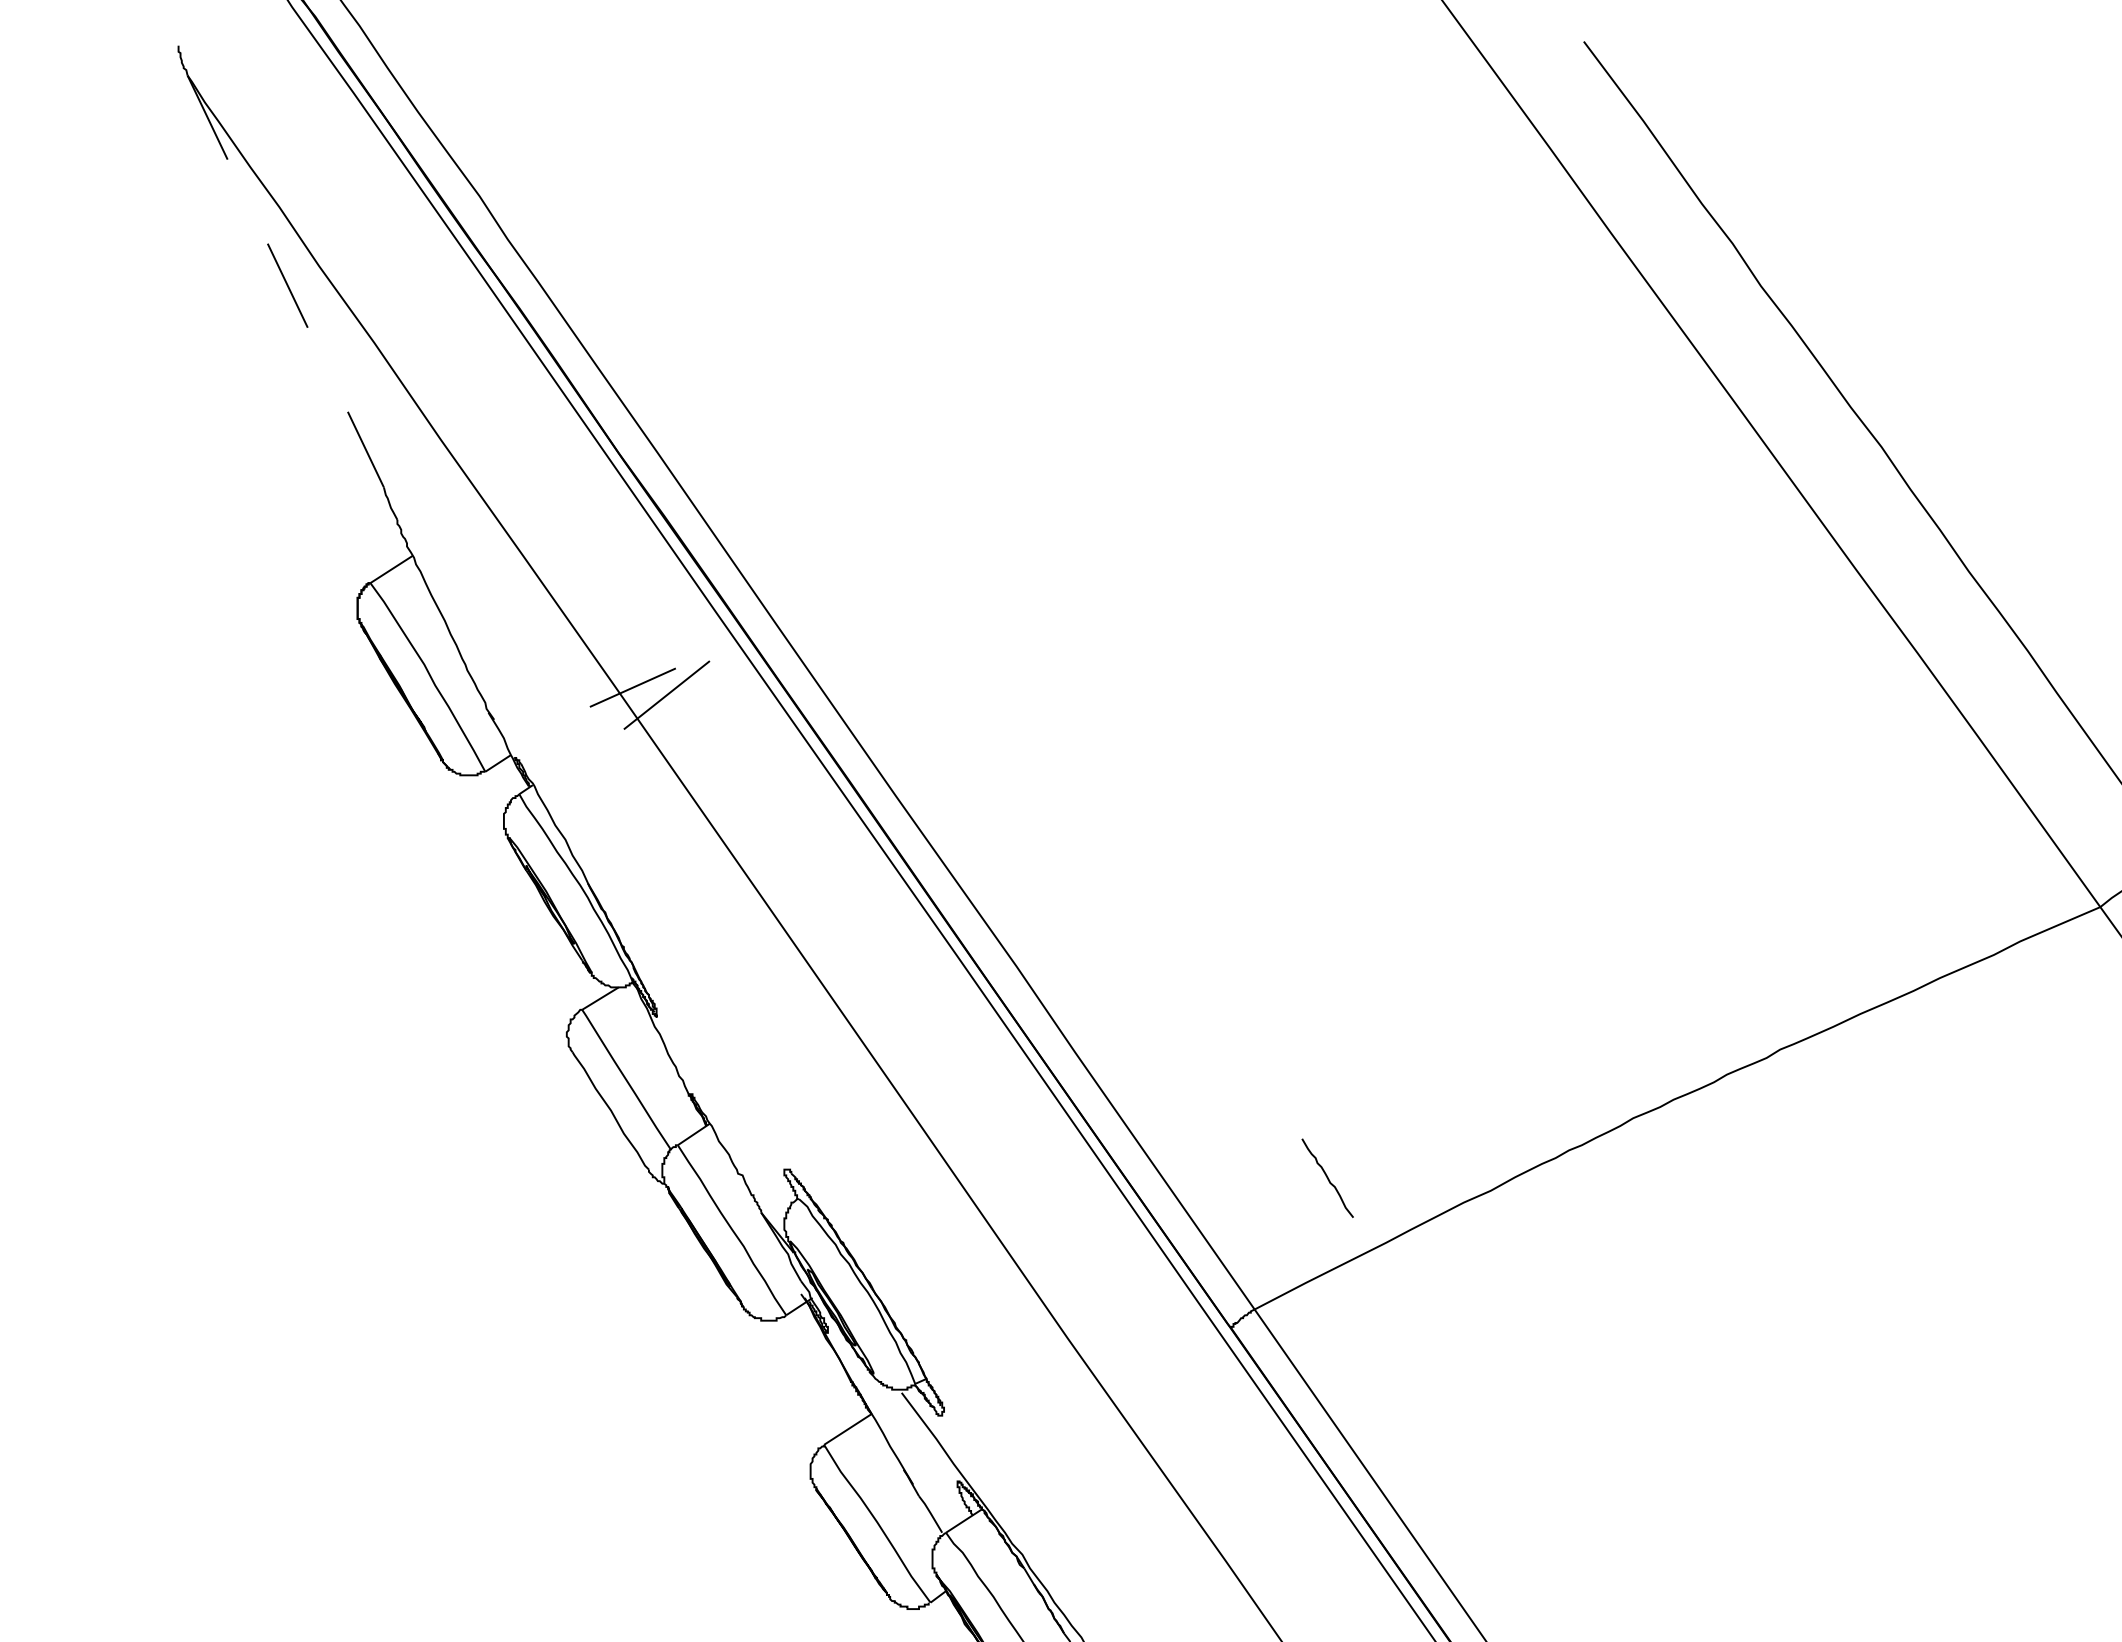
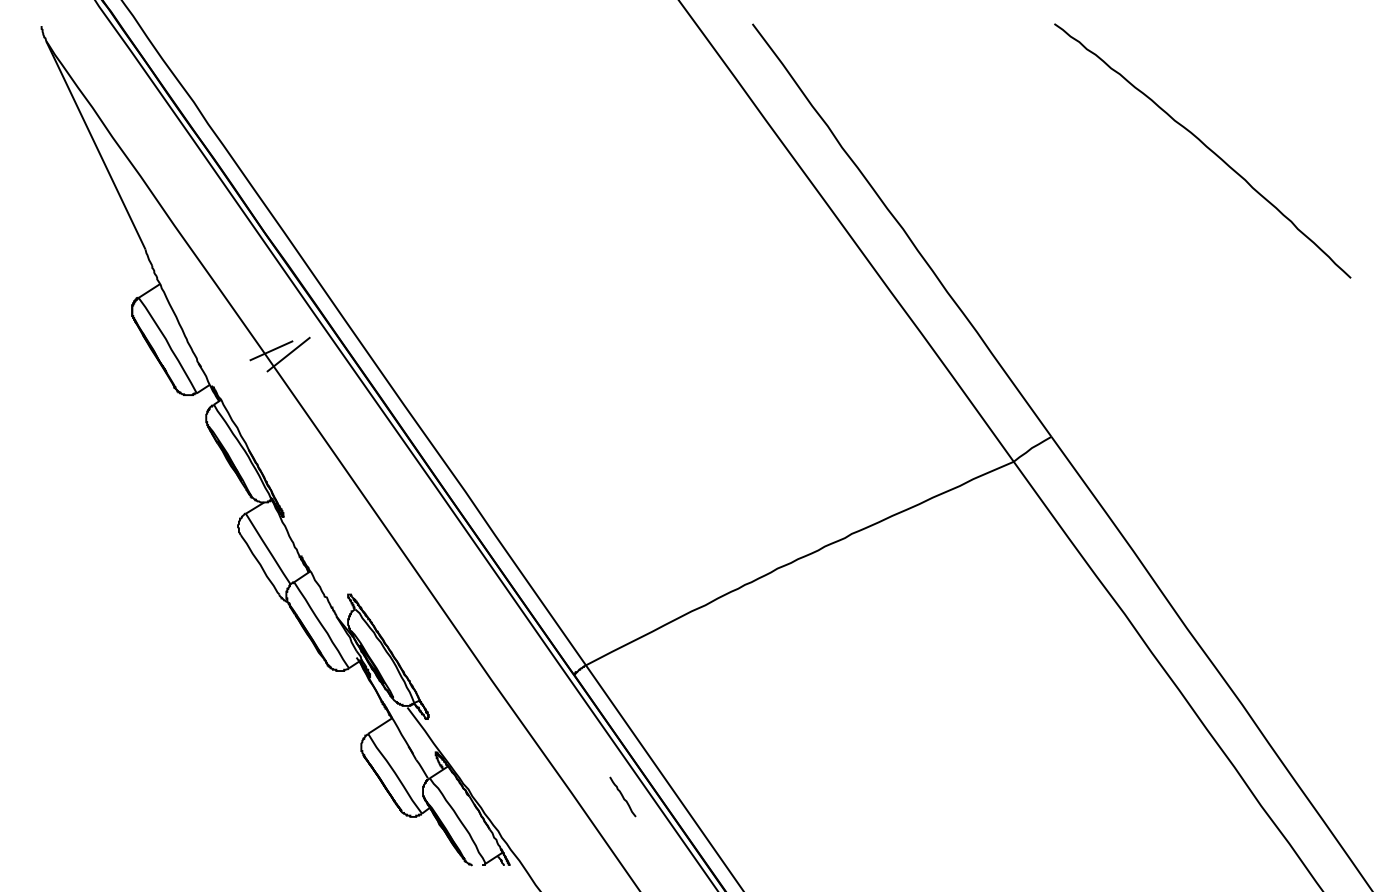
line: (287, 281) -> (96, 145), dashed -> solid
curve: (1326, 1177) -> (622, 796), moved

